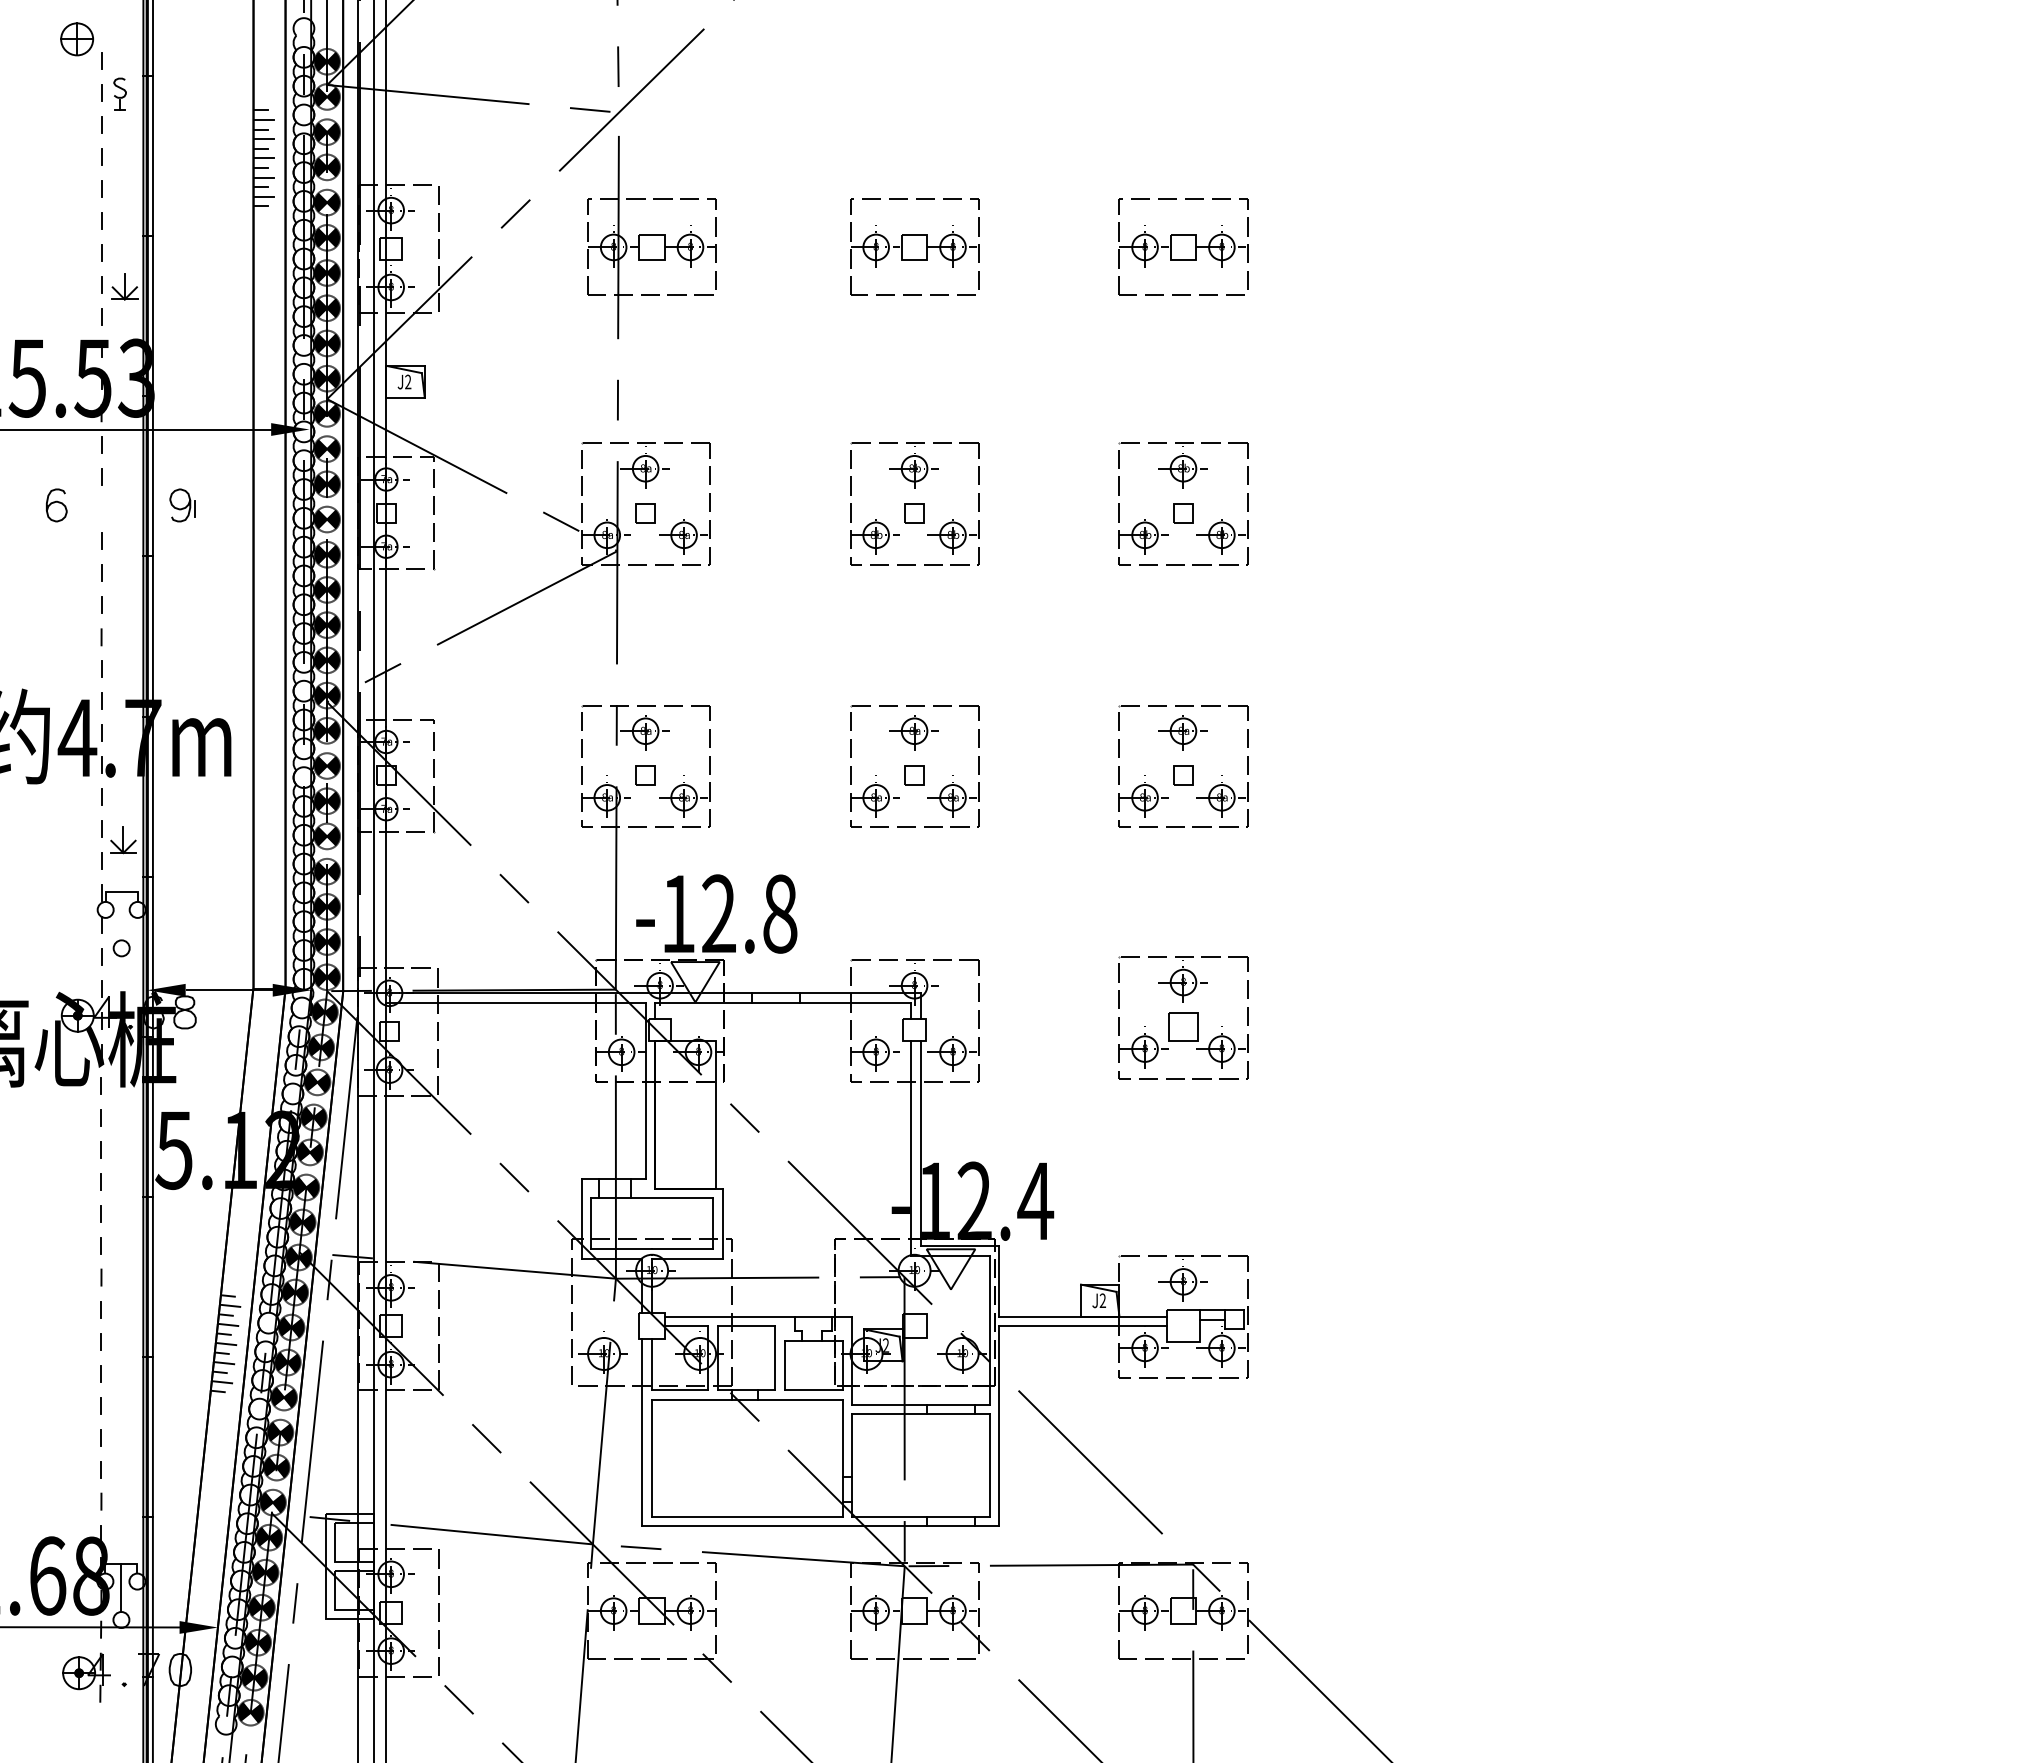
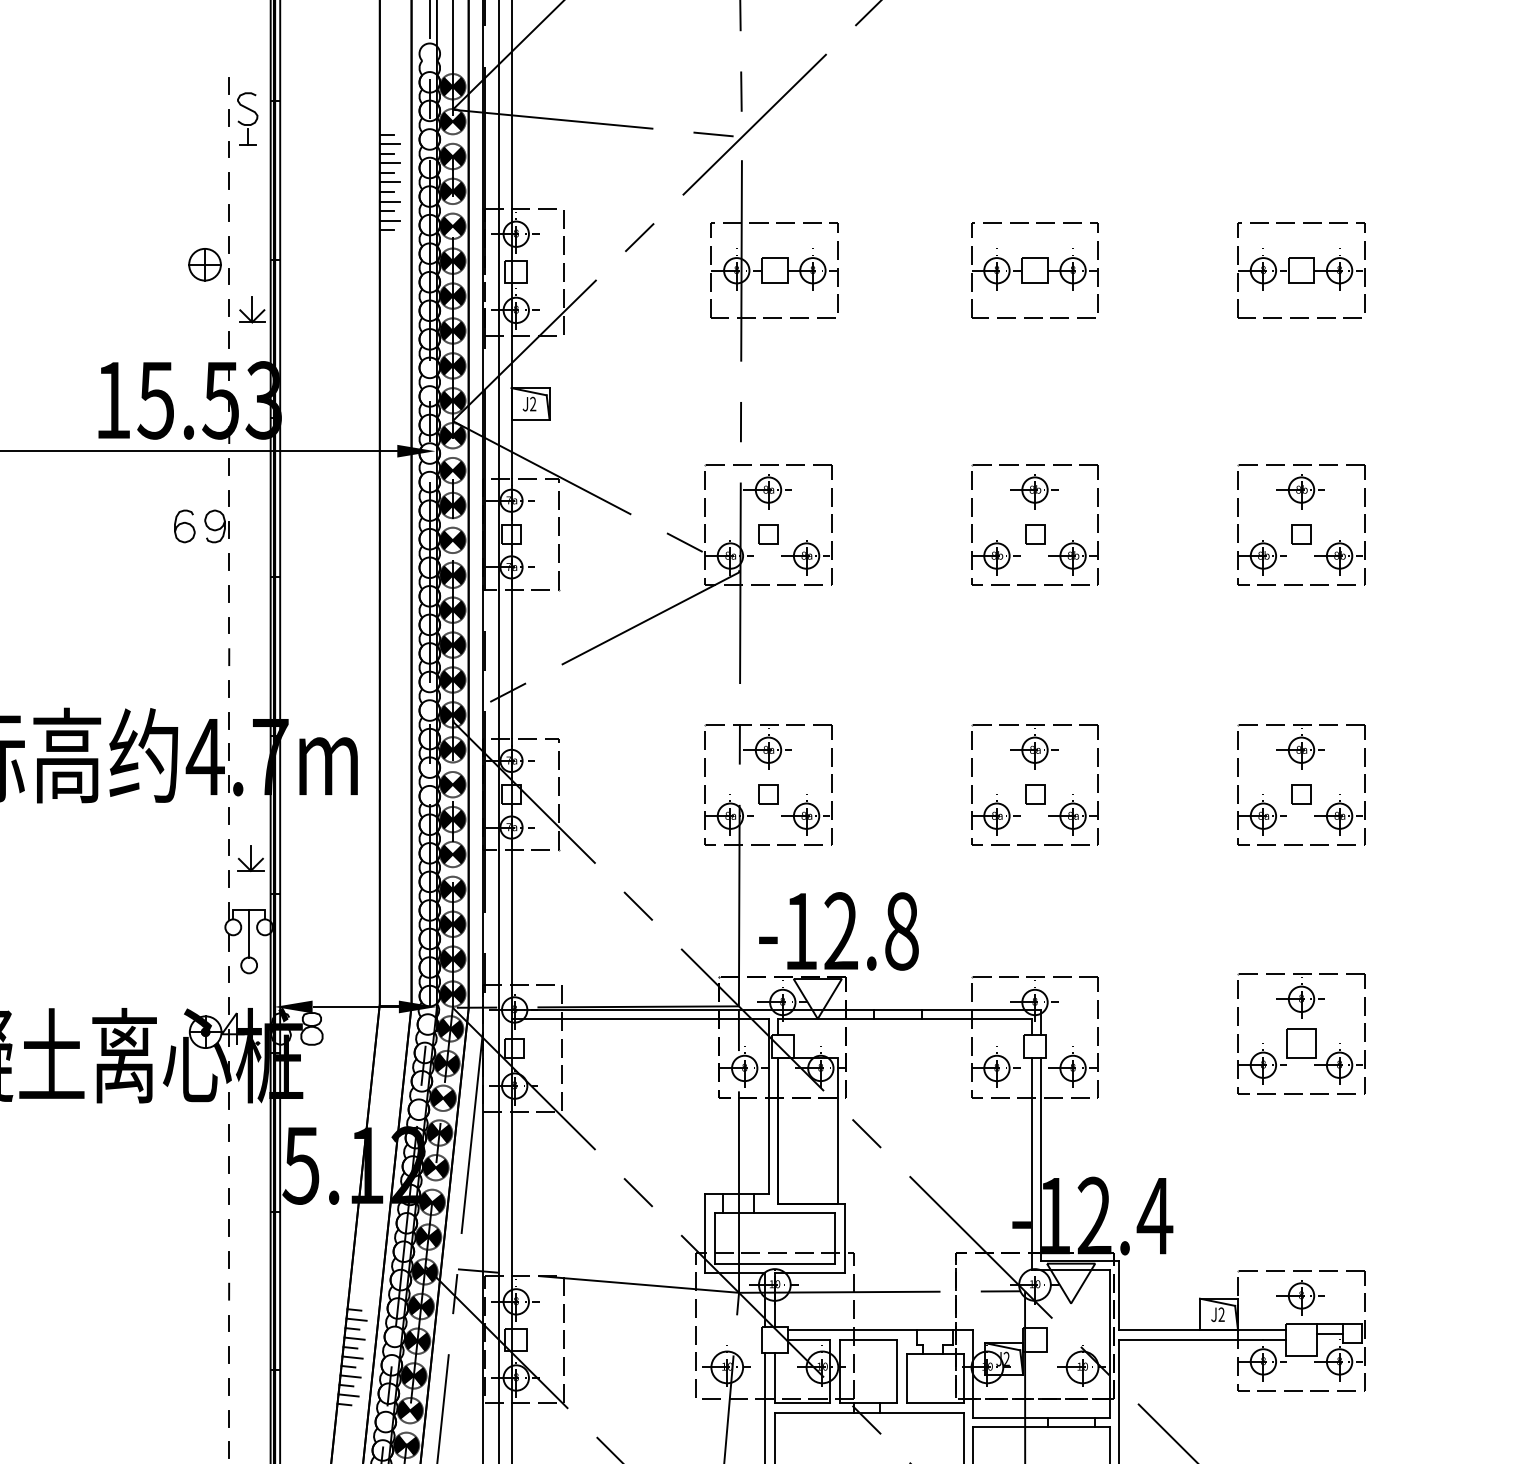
part: (76, 39) -> (204, 264), moved
part: (119, 93) -> (247, 118), size x1.67
part: (182, 505) -> (217, 526), moved
line: (121, 916) -> (248, 933), added

